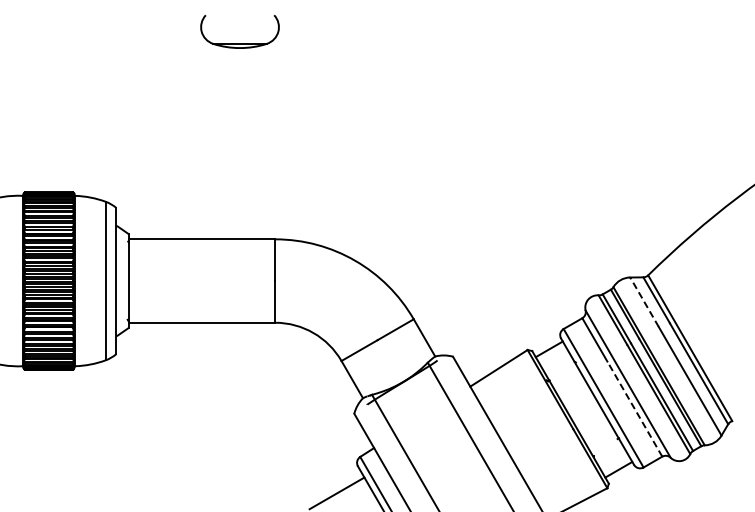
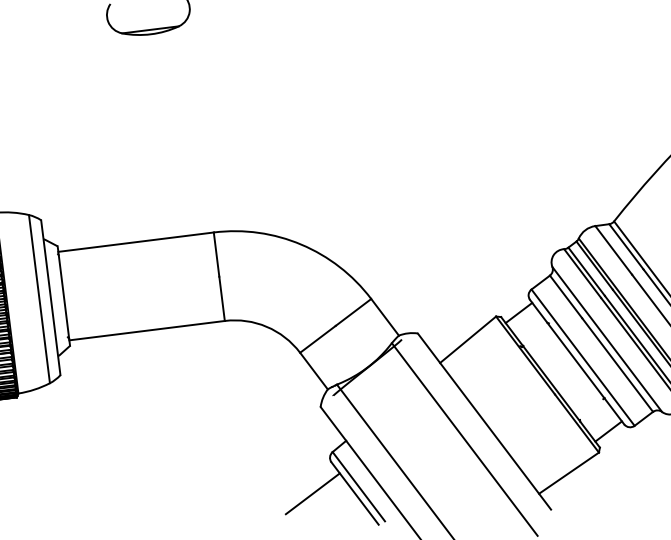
line: (644, 302) -> (613, 250), dashed -> solid
line: (634, 409) -> (617, 365), dashed -> solid

